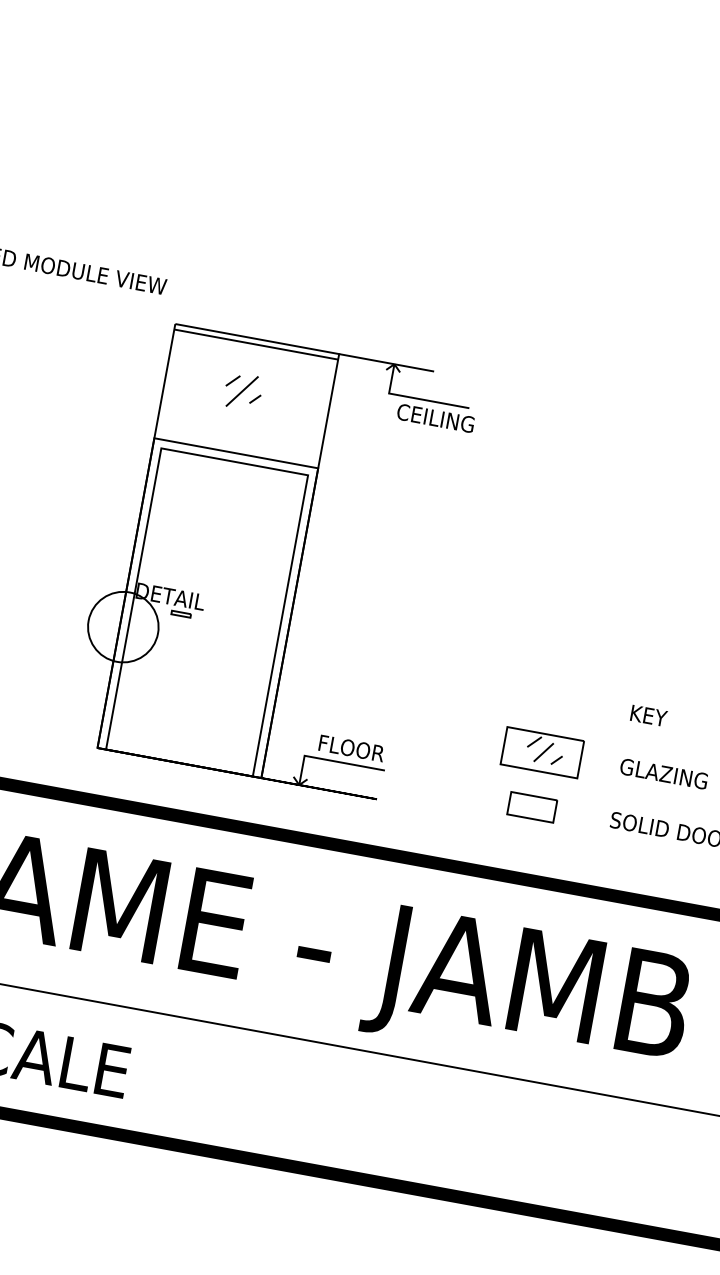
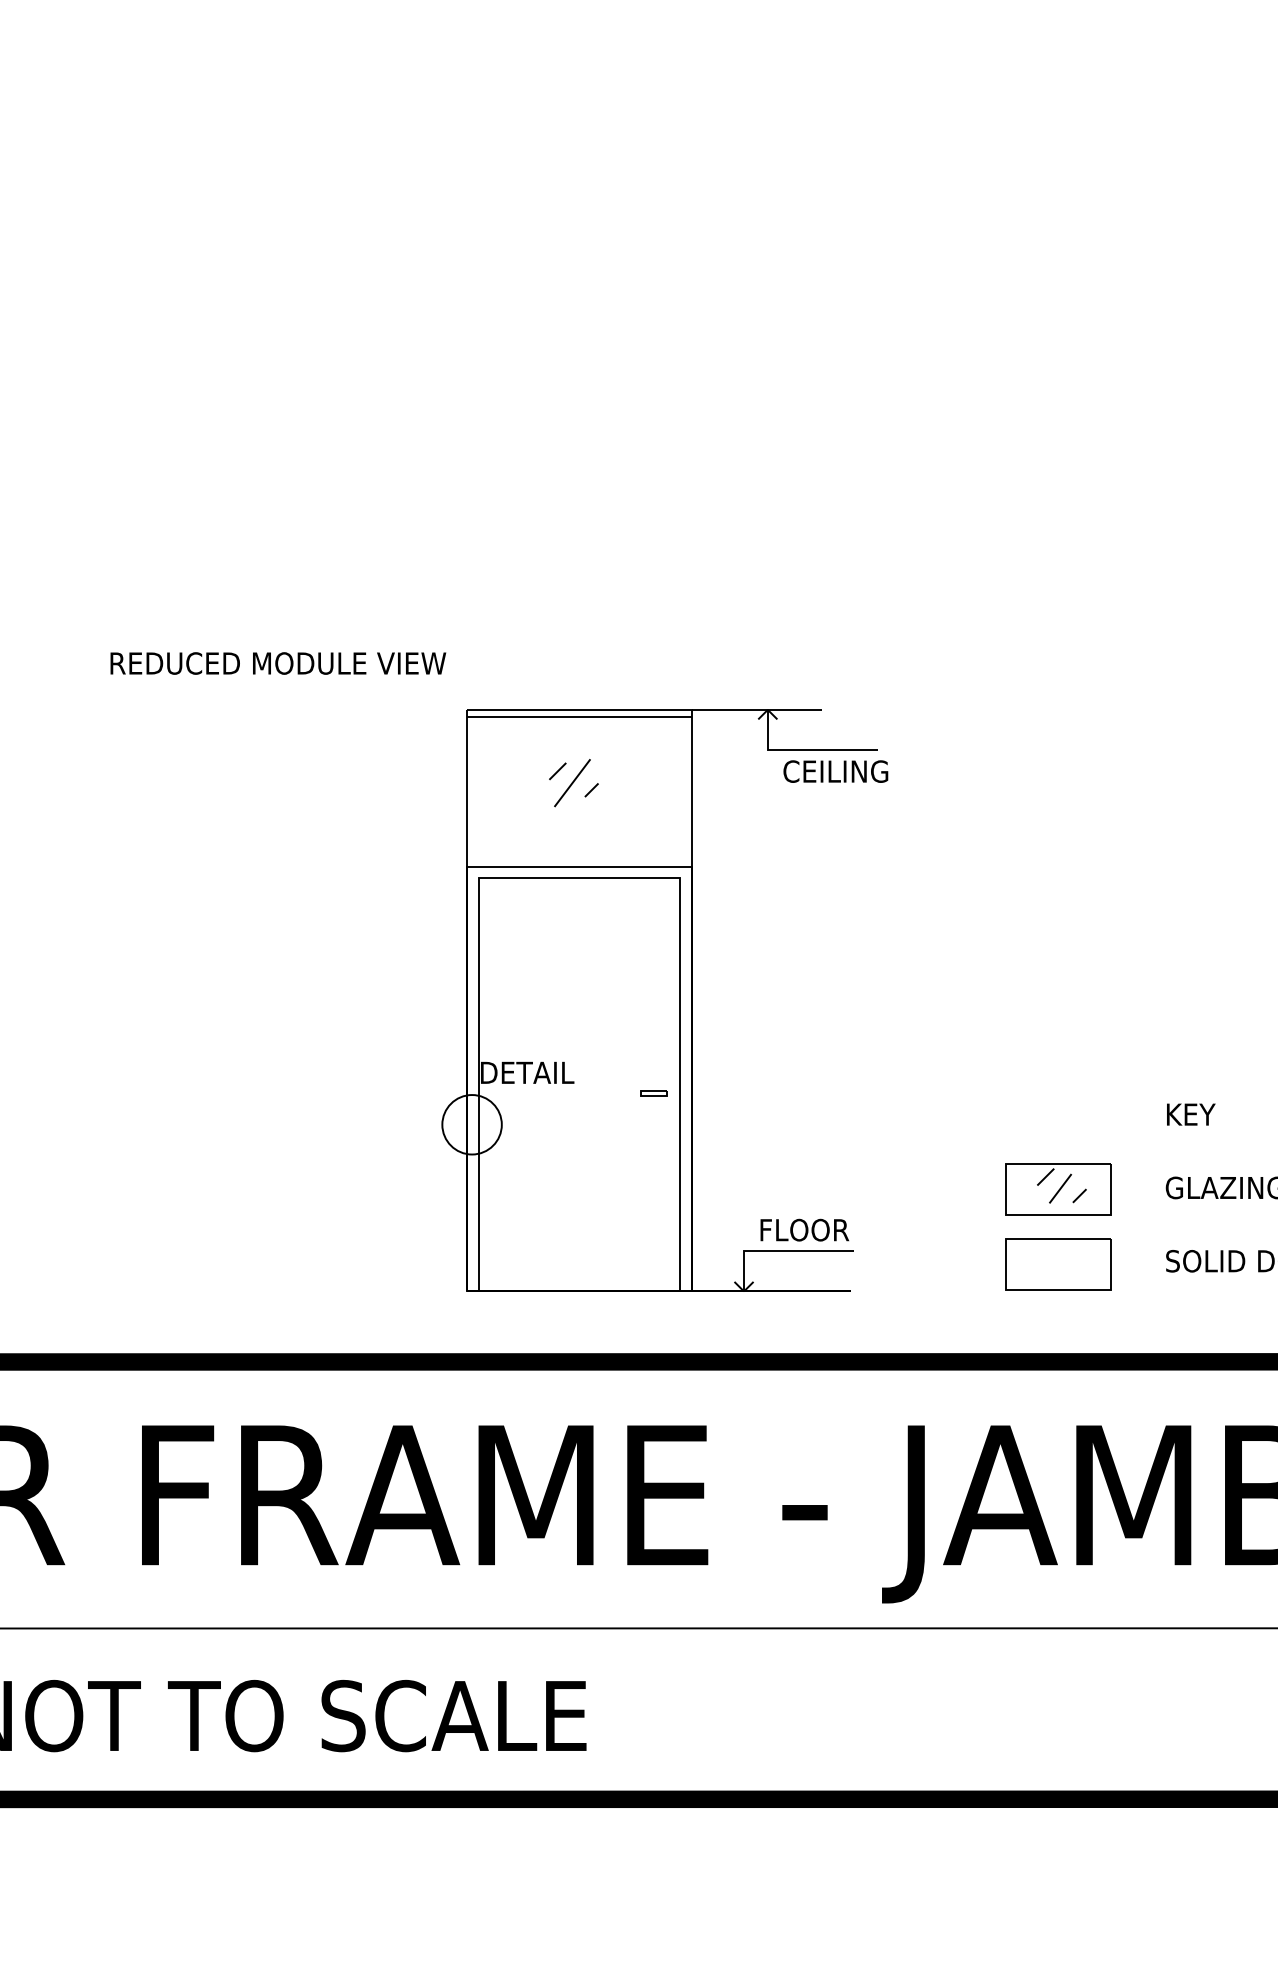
part: (181, 614) -> (653, 1093), moved
circle: (122, 626) -> (471, 1124), size x0.62
part: (532, 807) -> (1058, 1264), size x1.67

